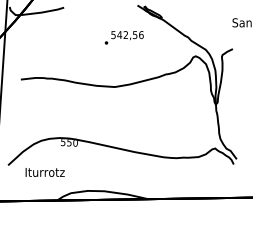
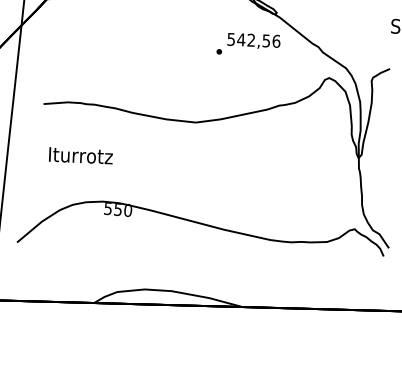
text: (124, 37) -> (248, 44), moved
text: (44, 172) -> (79, 155), moved

